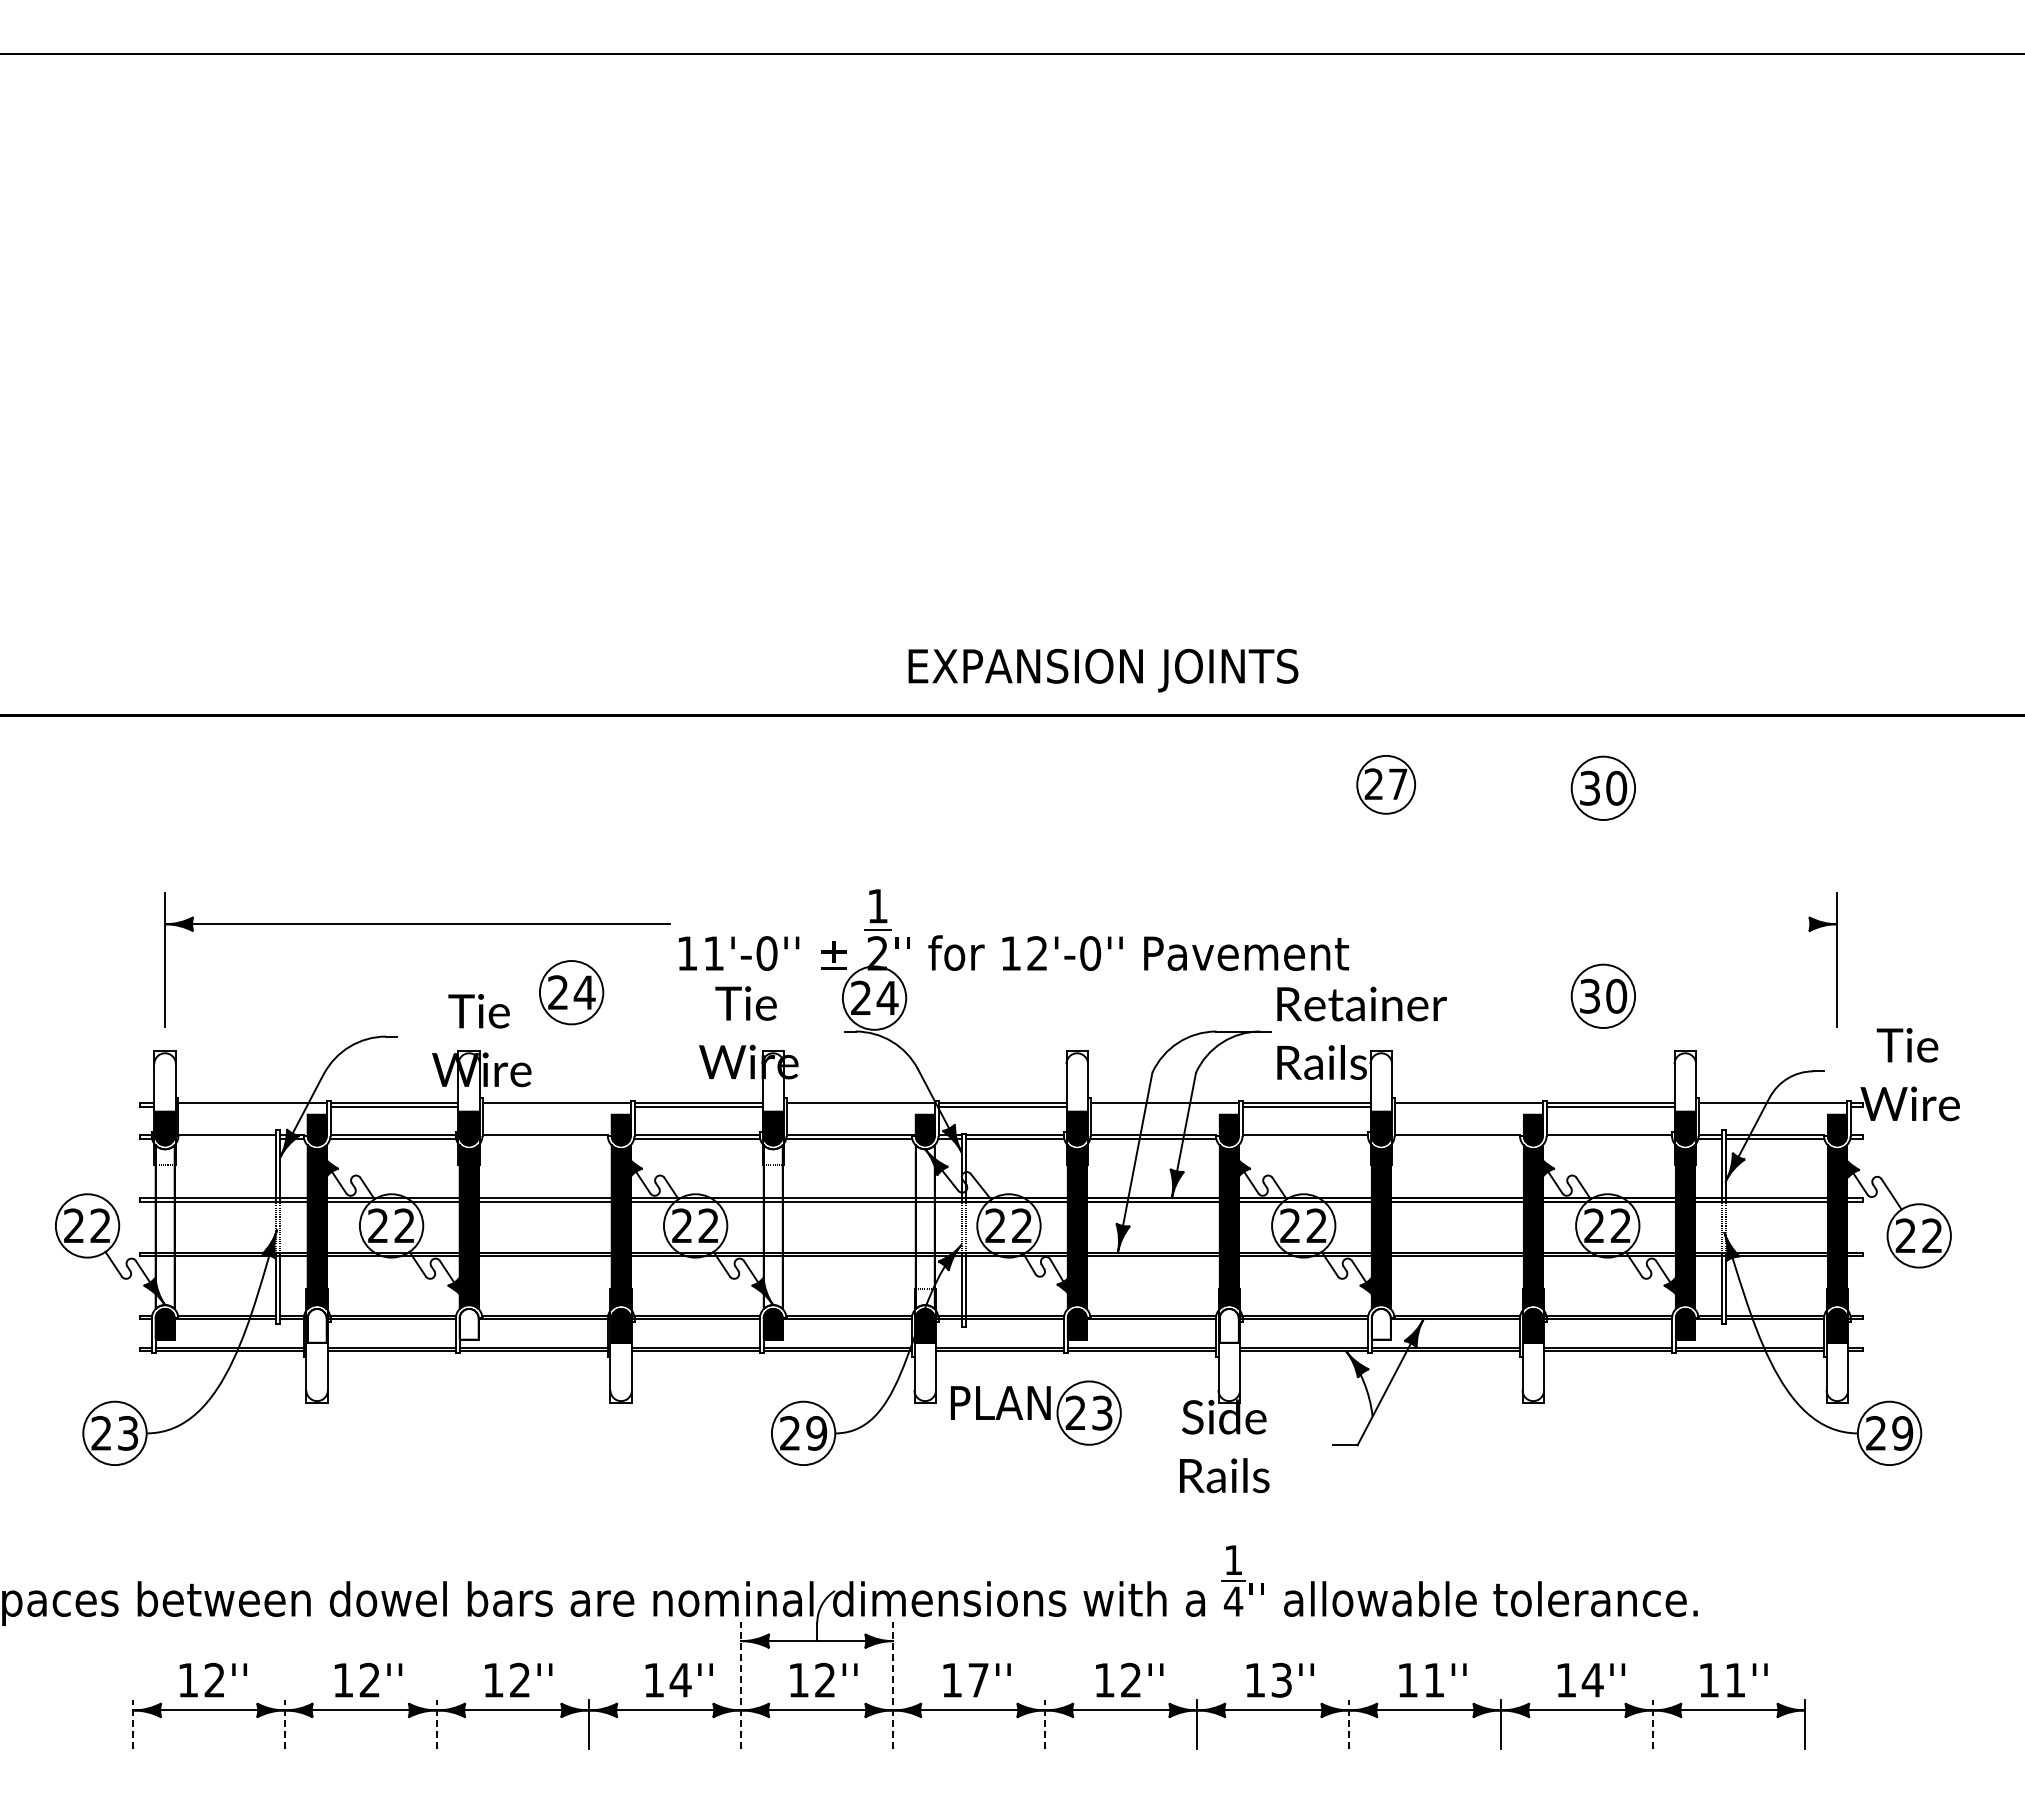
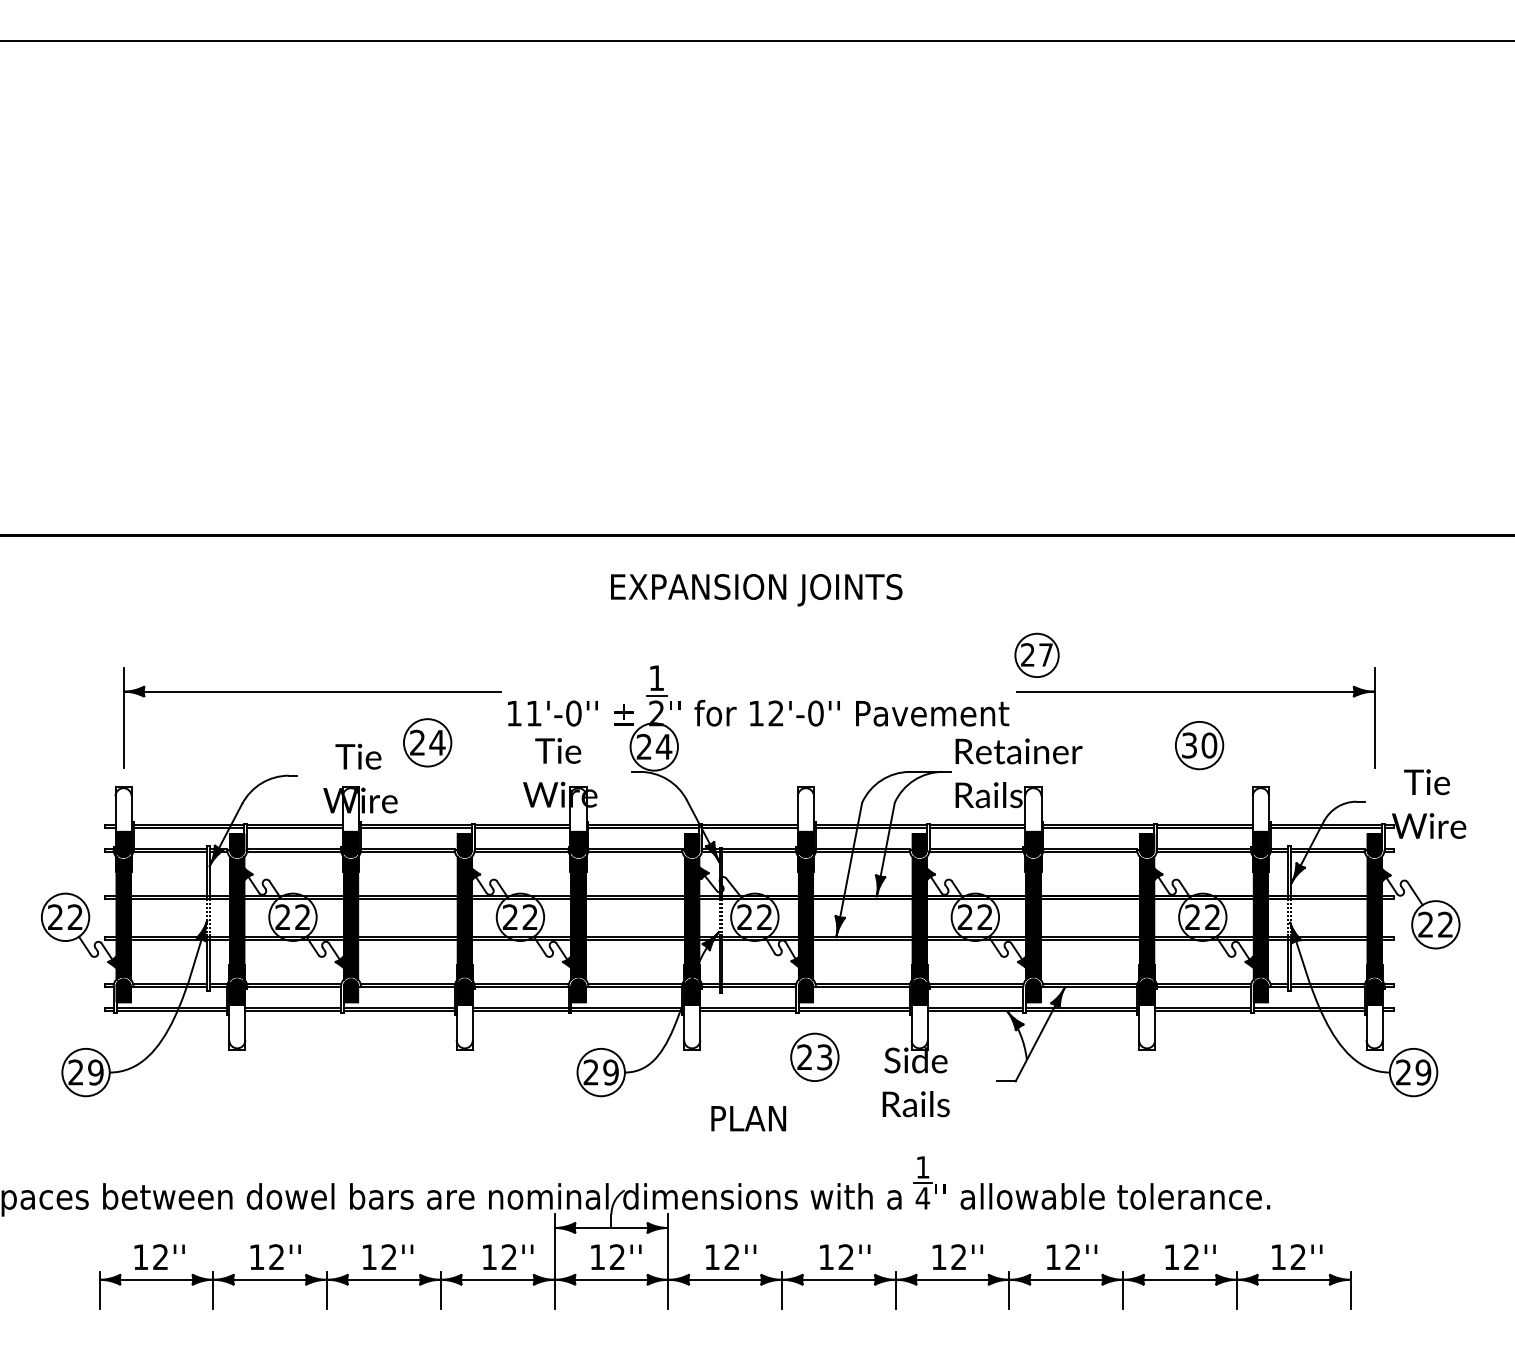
text: (1103, 670) -> (756, 590), moved
part: (1386, 784) -> (1037, 655), moved
part: (1602, 787) -> (1198, 589), removed
line: (1598, 924) -> (1195, 691), added
line: (252, 1106) -> (188, 827), added
line: (556, 1106) -> (416, 827), added
line: (860, 1106) -> (643, 827), added
line: (1164, 1106) -> (871, 827), added
line: (1468, 1106) -> (1098, 827), added
line: (1772, 1106) -> (1326, 827), added
line: (227, 1138) -> (170, 851), added
line: (544, 1138) -> (407, 851), added
line: (1305, 1138) -> (976, 851), added
line: (1457, 1138) -> (1090, 851), added
line: (1609, 1138) -> (1204, 851), added
fill: (164, 1227) -> (123, 918), added
fill: (772, 1227) -> (577, 918), added
fill: (924, 1227) -> (691, 918), added
fill: (468, 1323) -> (350, 990), added
fill: (1380, 1323) -> (1032, 990), added
fill: (316, 1325) -> (236, 991), added
fill: (1228, 1325) -> (919, 991), added
text: (1000, 1402) -> (748, 1118), moved
text: (127, 1433) -> (95, 1072), 23 -> 29
text: (680, 1679) -> (509, 1256), 14'' -> 12''
text: (978, 1679) -> (732, 1256), 17'' -> 12''
text: (1433, 1679) -> (1072, 1256), 11'' -> 12''
text: (1592, 1679) -> (1191, 1256), 14'' -> 12''
text: (1734, 1679) -> (1297, 1256), 11'' -> 12''
text: (1281, 1680) -> (958, 1257), 13'' -> 12''
line: (741, 1685) -> (554, 1261), dashed -> solid
line: (893, 1685) -> (668, 1261), dashed -> solid
line: (133, 1724) -> (99, 1290), dashed -> solid
line: (285, 1724) -> (213, 1290), dashed -> solid
line: (437, 1724) -> (327, 1290), dashed -> solid
line: (1045, 1724) -> (782, 1290), dashed -> solid
line: (1349, 1724) -> (1009, 1290), dashed -> solid
line: (1653, 1724) -> (1237, 1290), dashed -> solid

